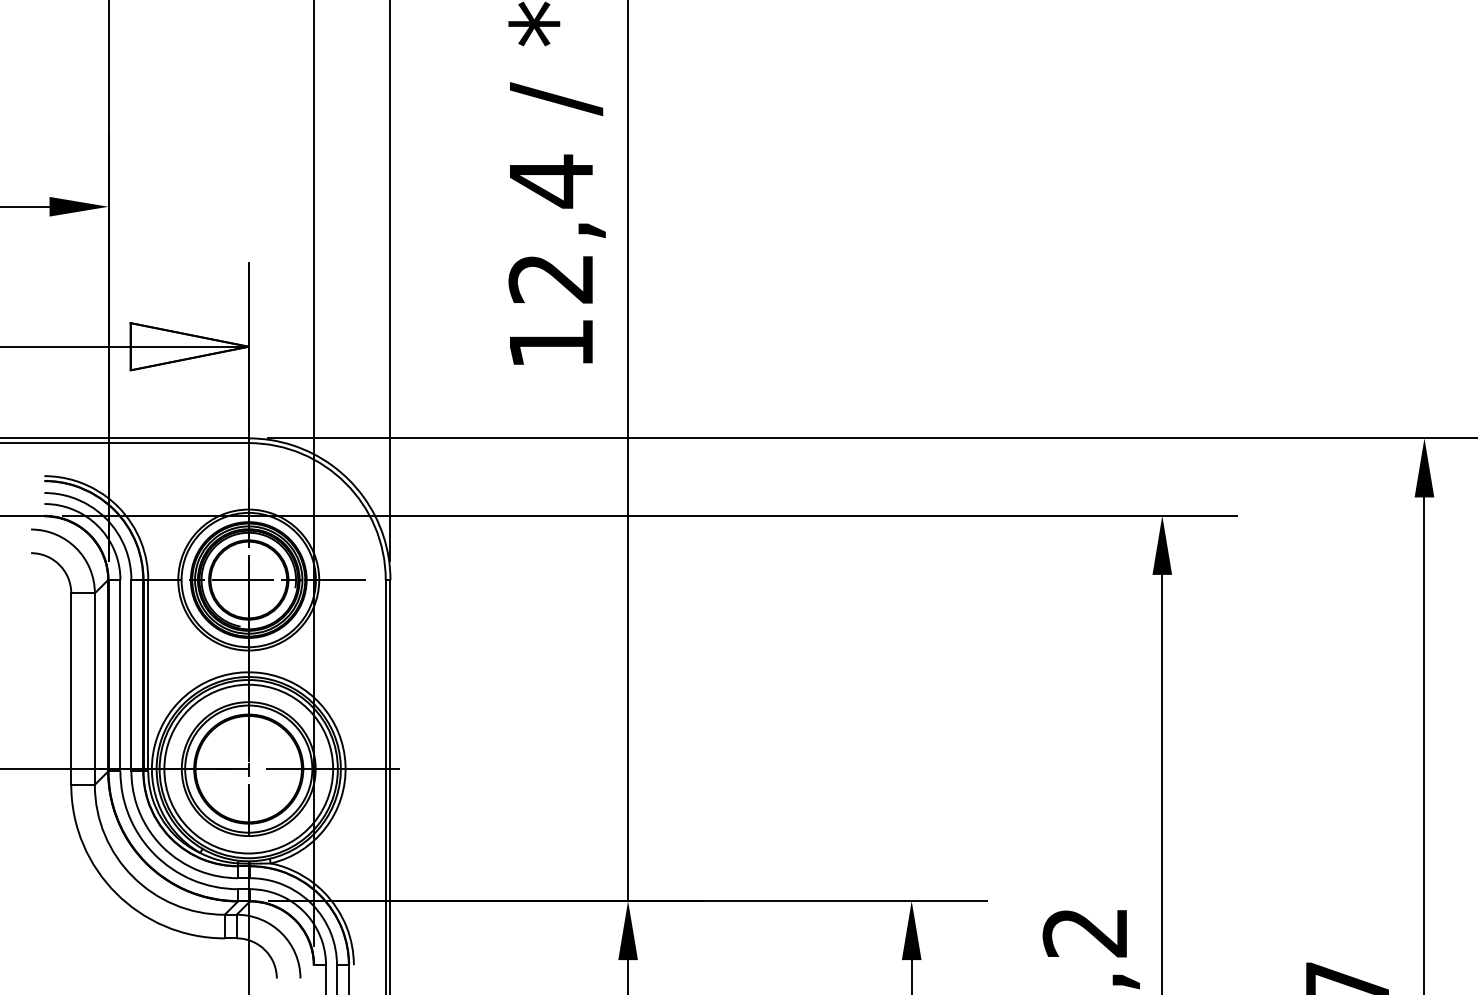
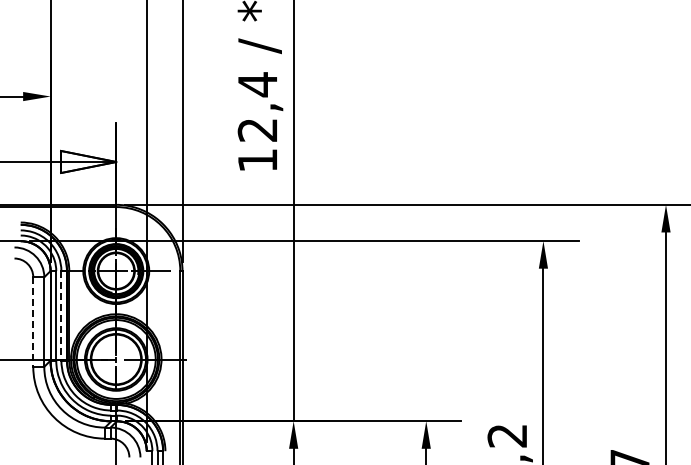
line: (131, 675) -> (61, 315), solid -> dashed
line: (71, 689) -> (33, 322), solid -> dashed

